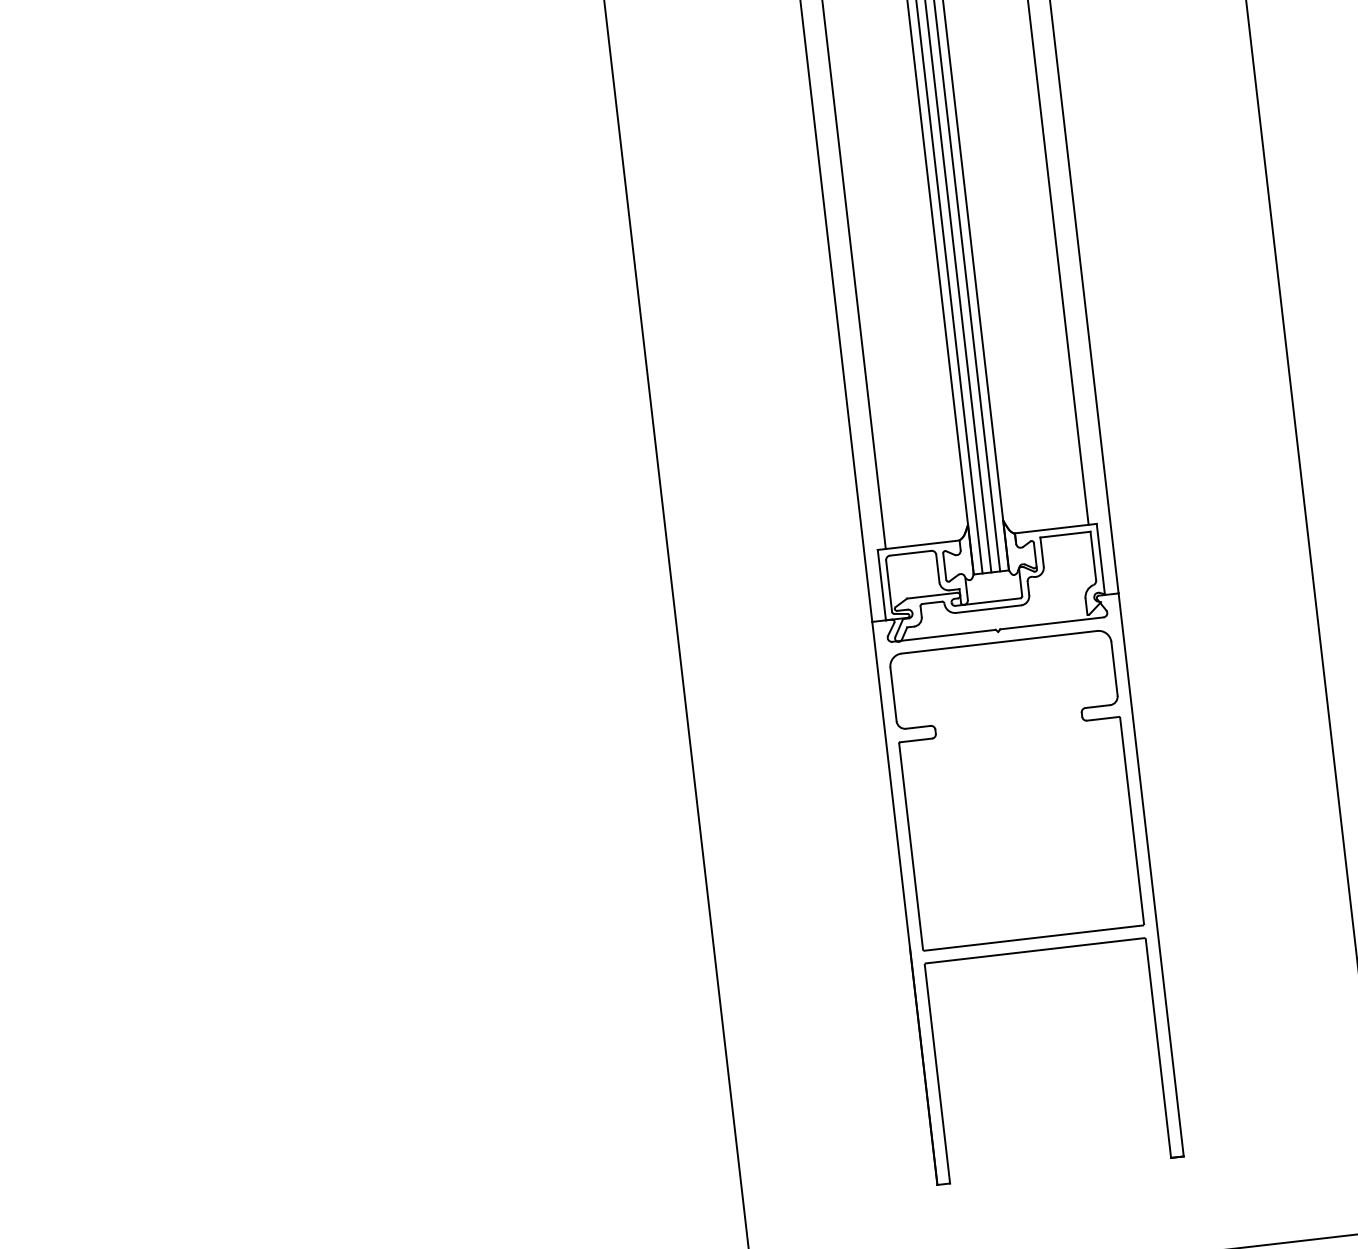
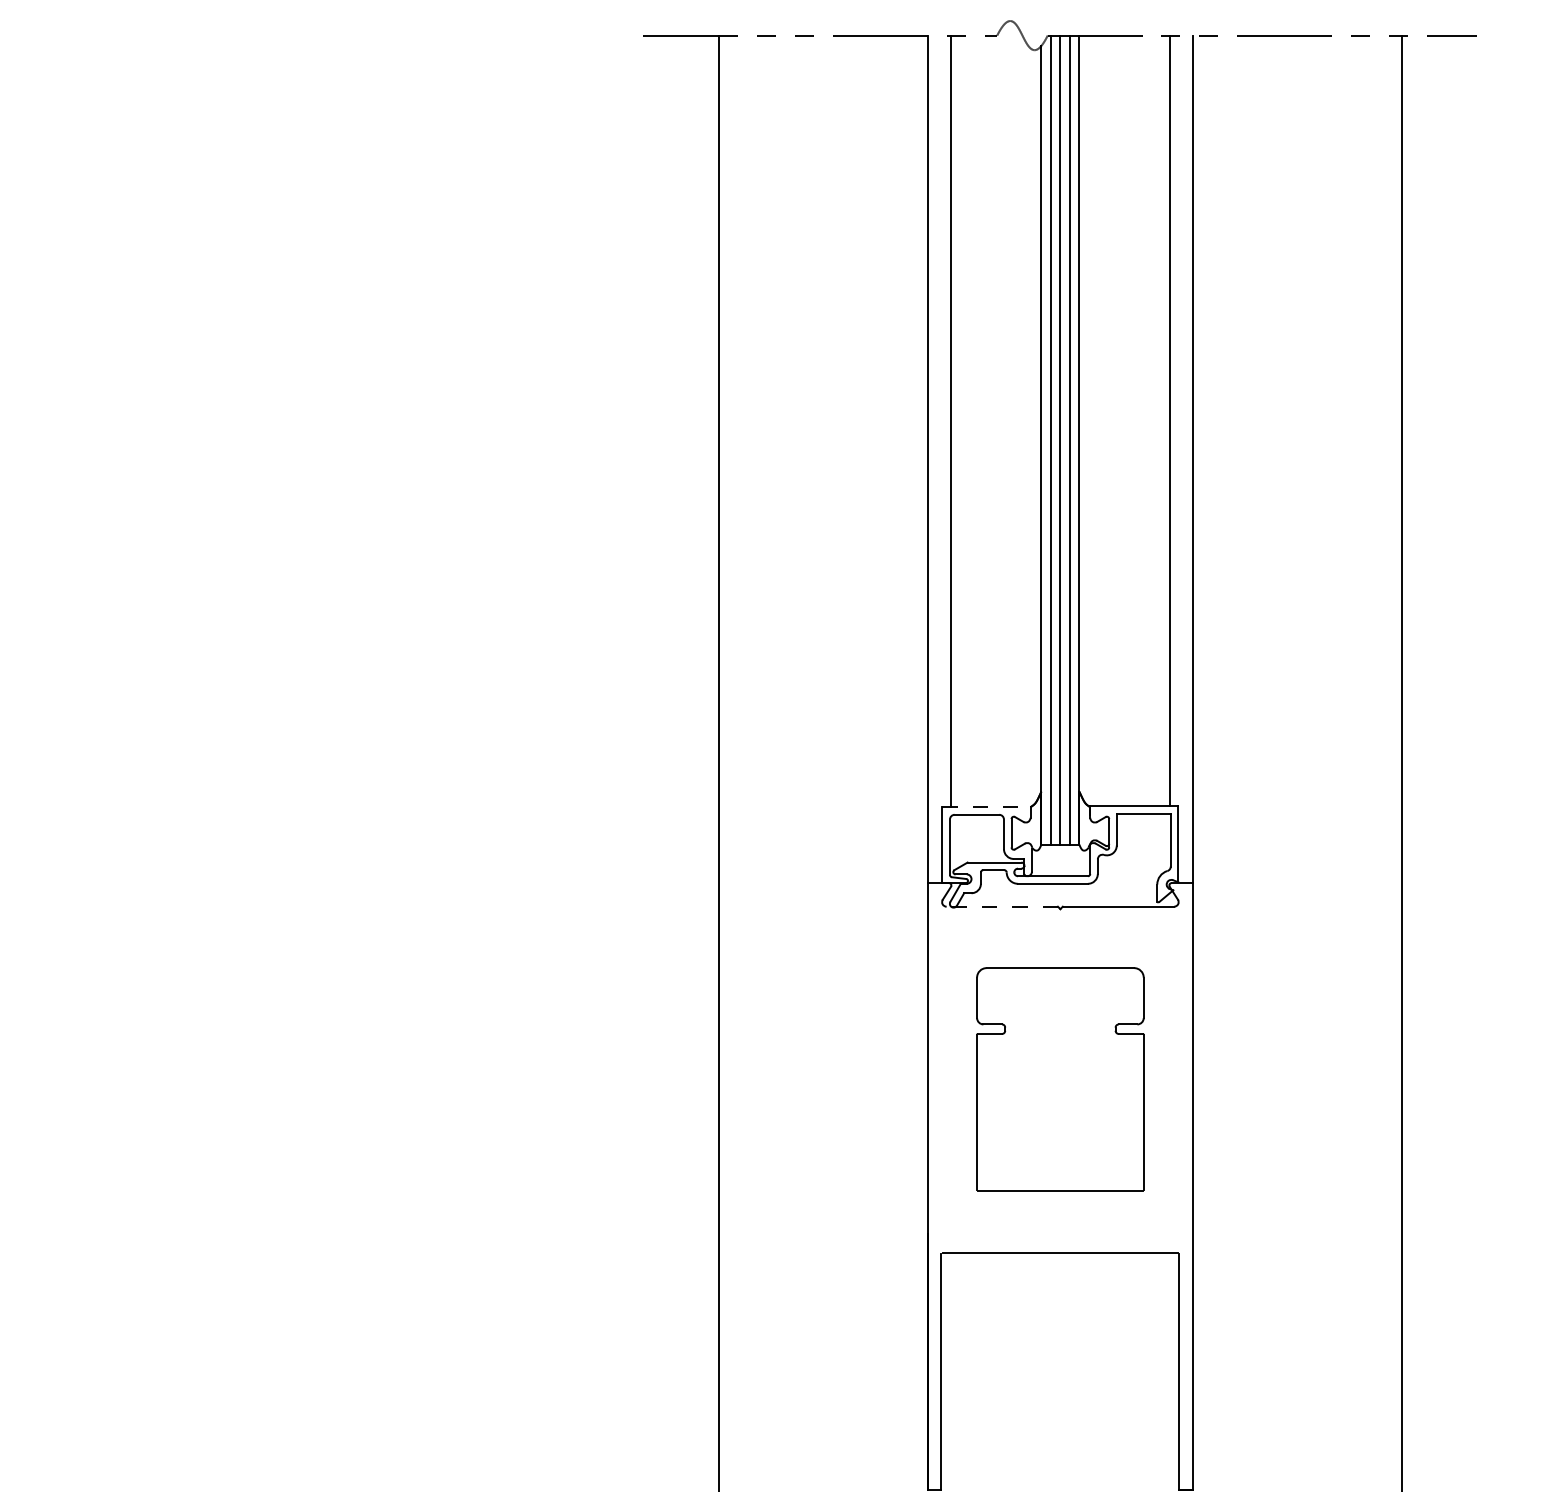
line: (918, 545) -> (986, 807), solid -> dashed
line: (943, 635) -> (1001, 906), solid -> dashed
part: (1016, 789) -> (1060, 1079), size x0.7

